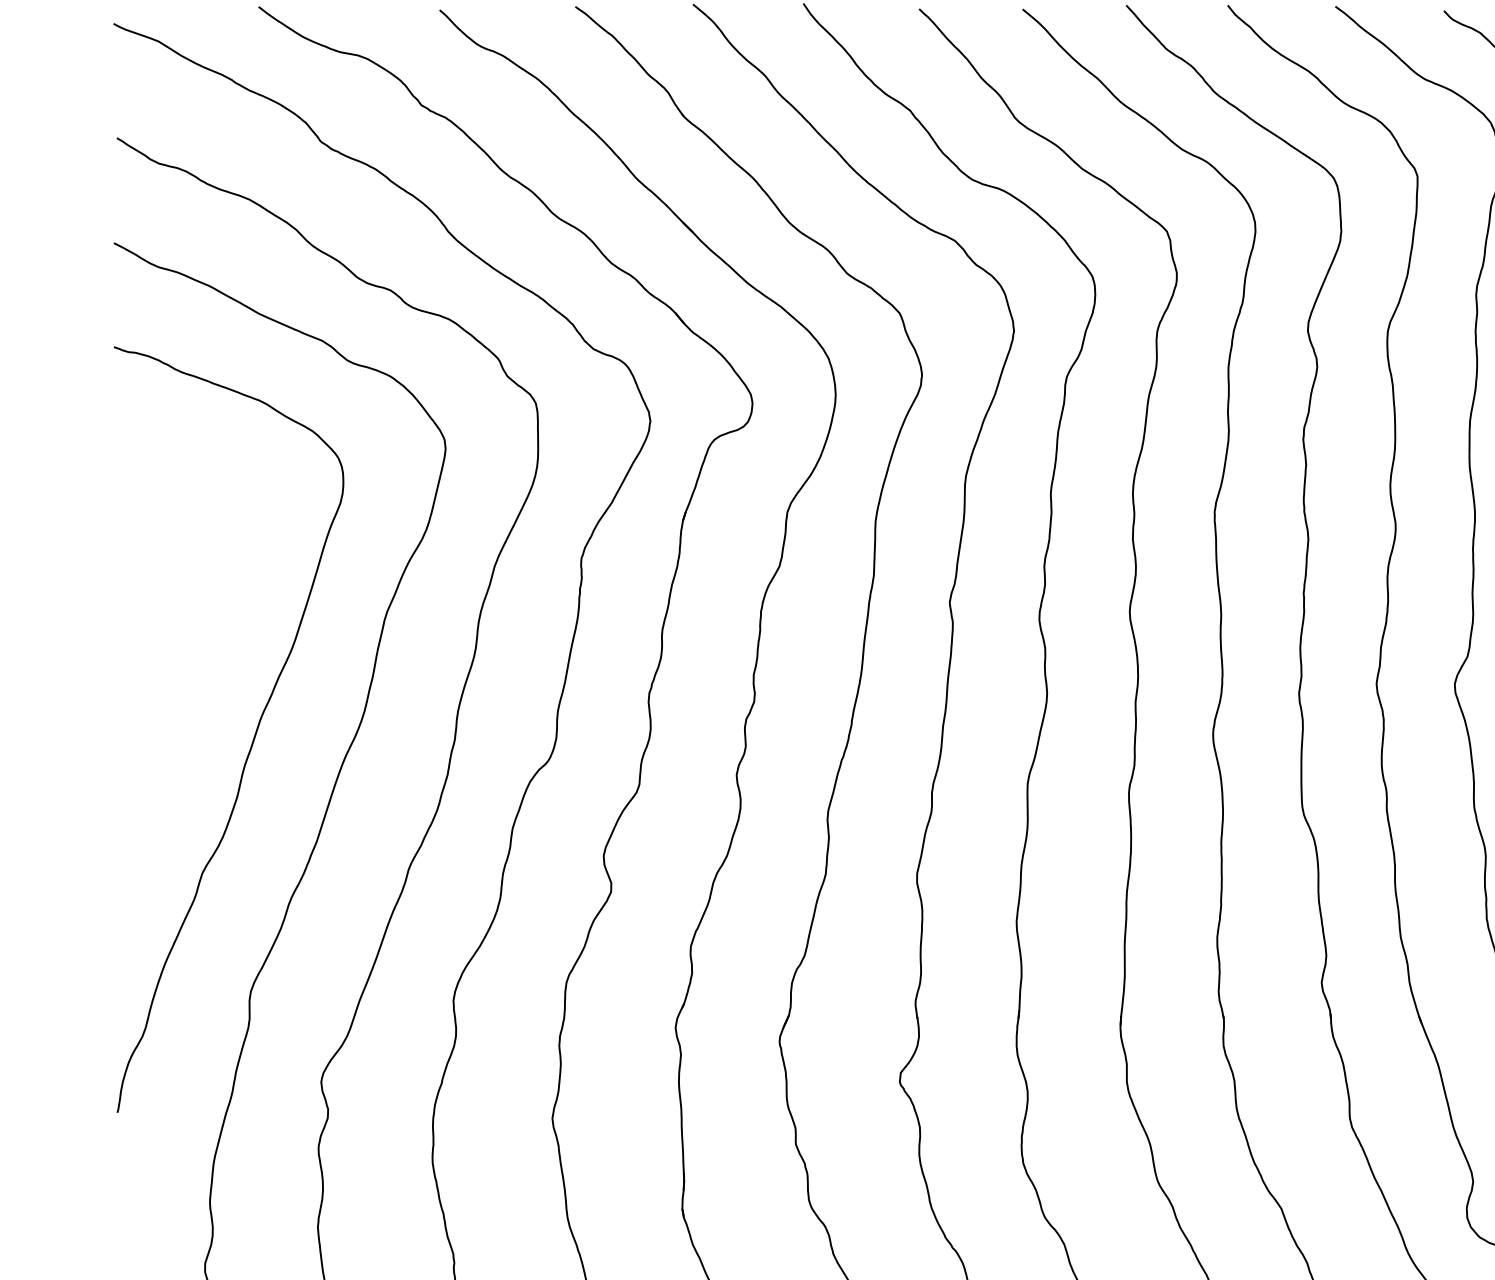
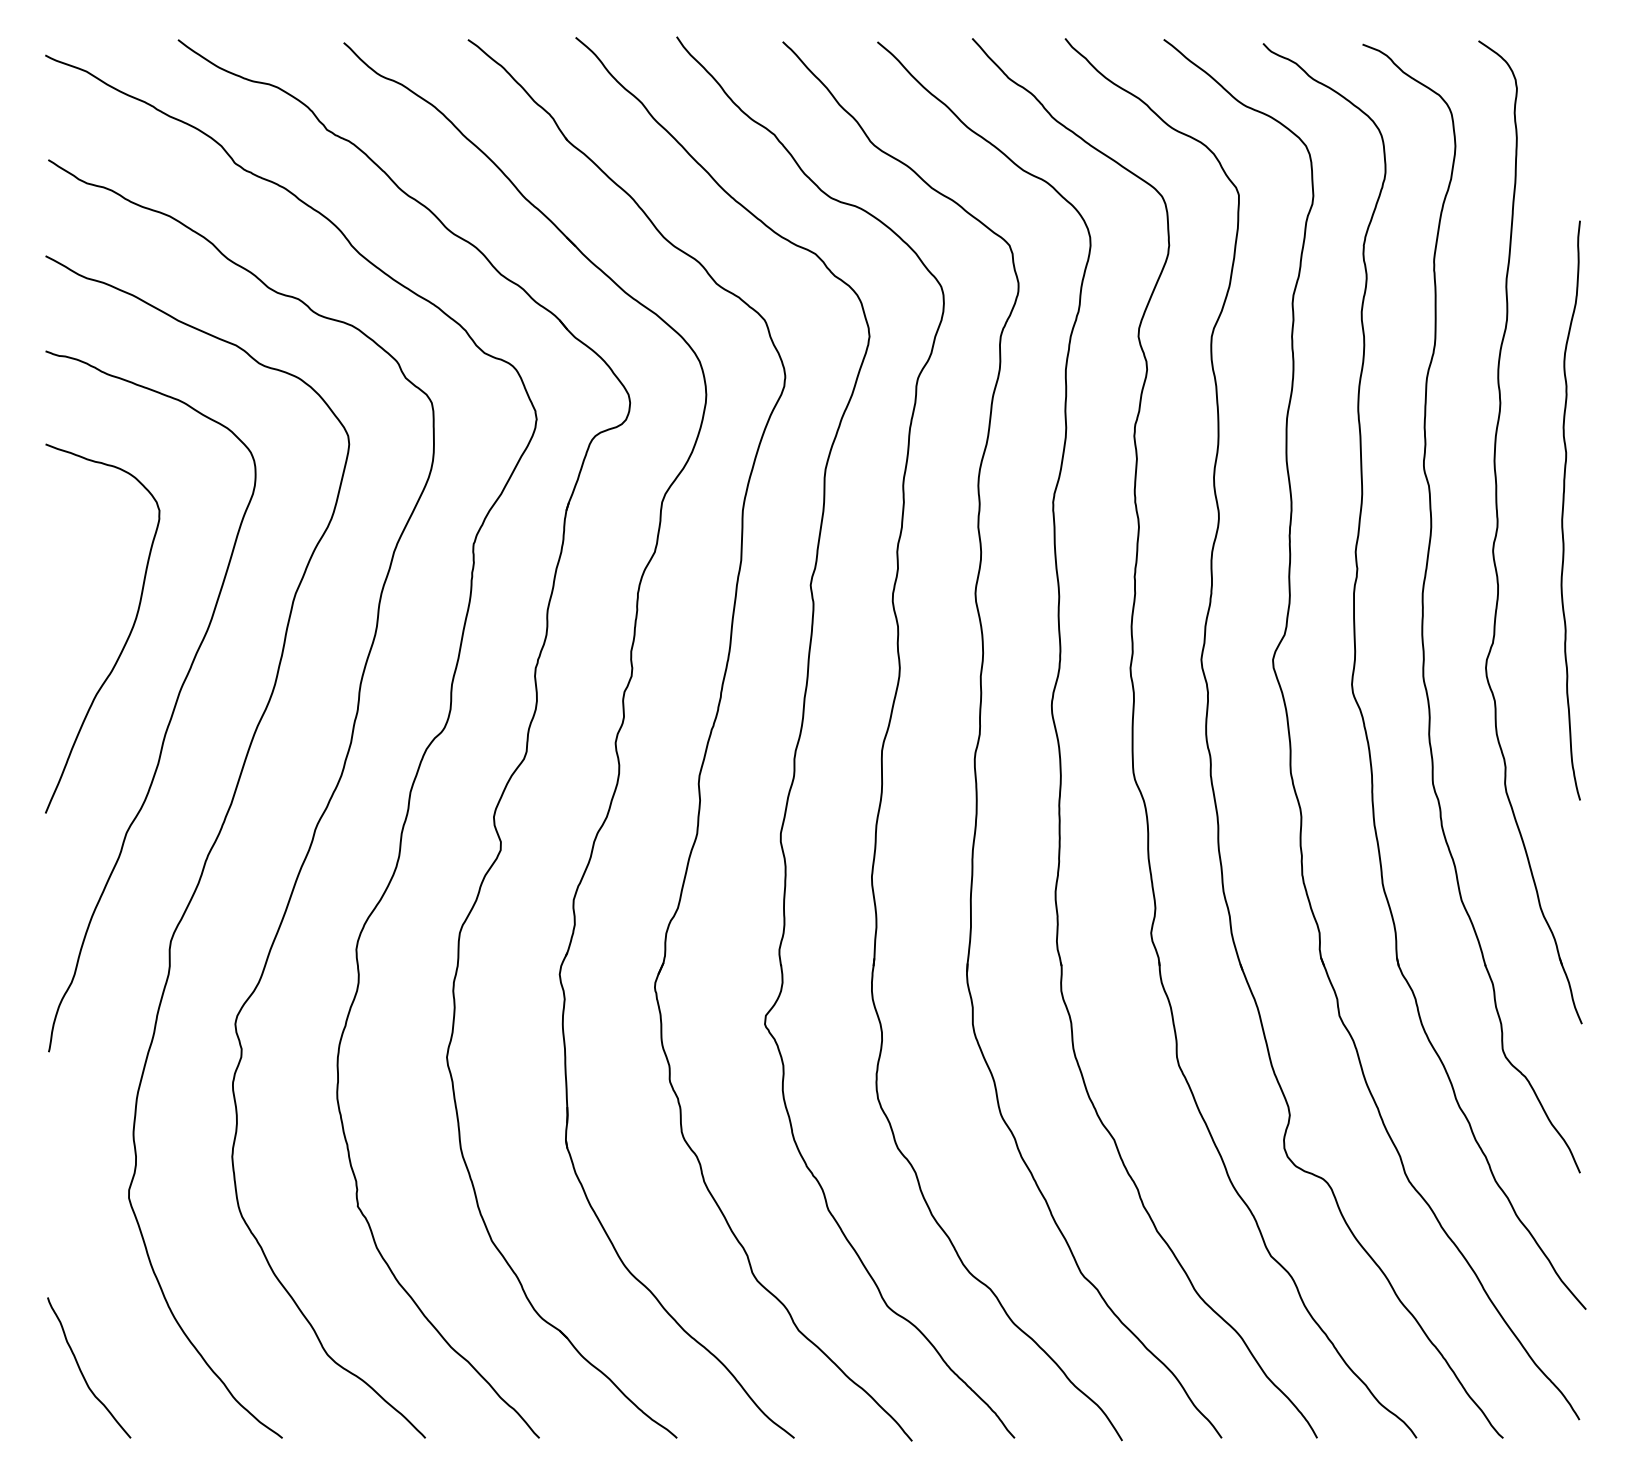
curve: (202, 661) -> (126, 639), added

